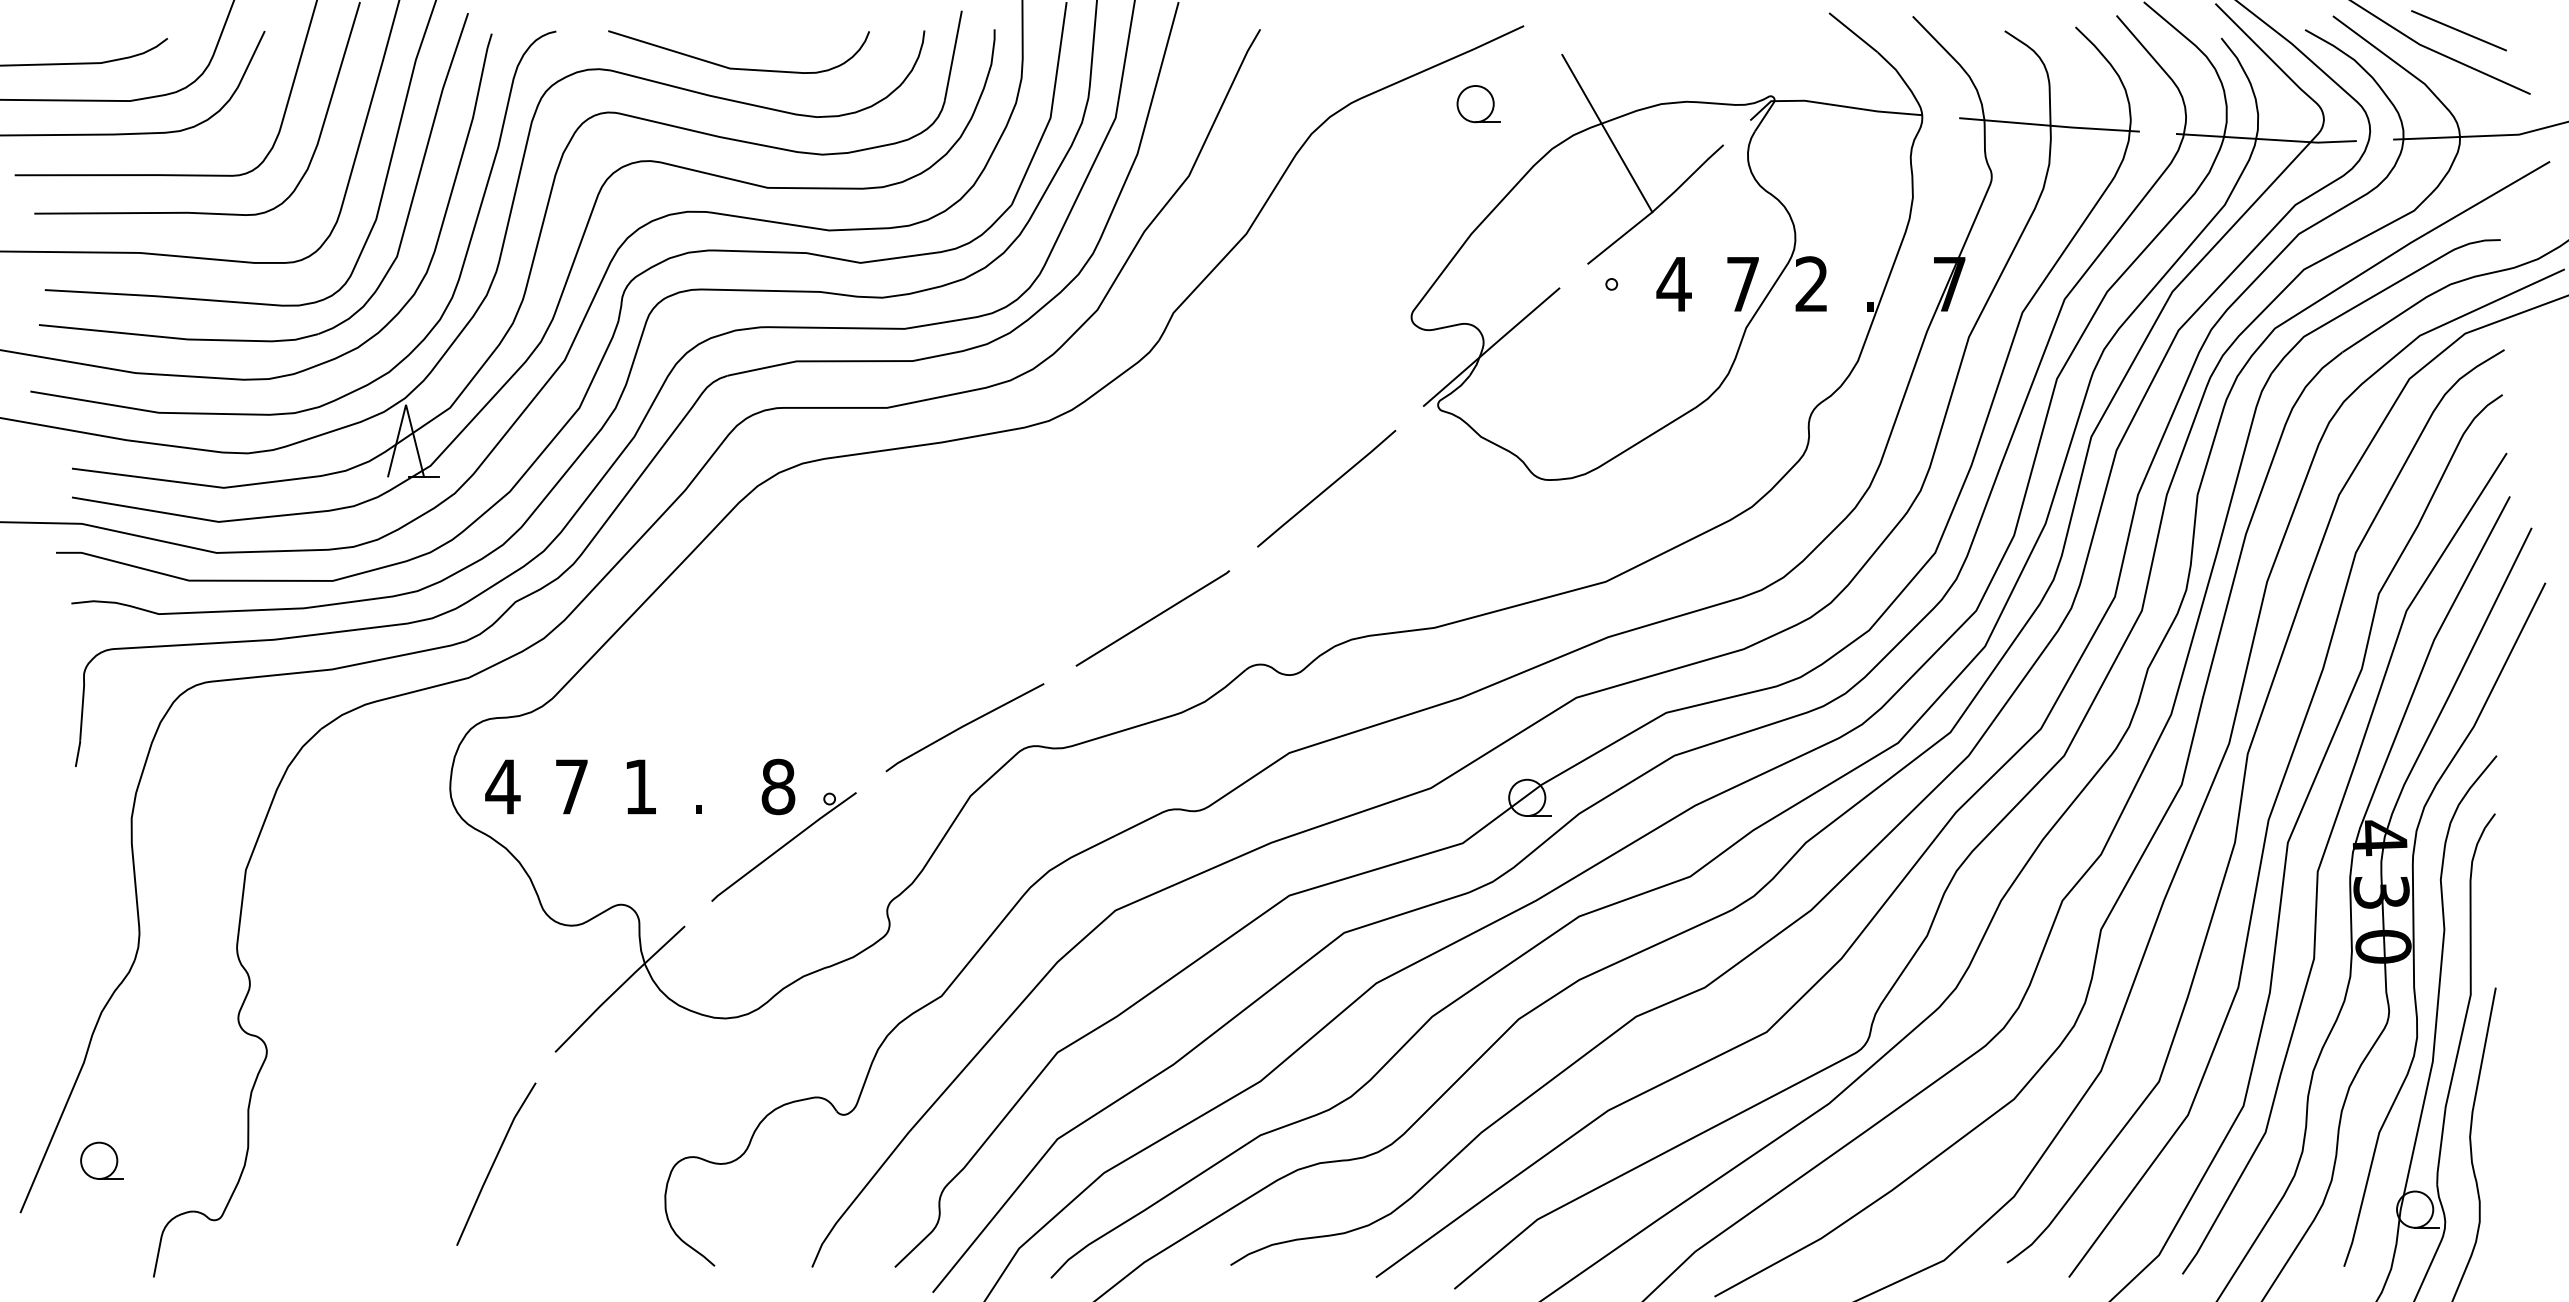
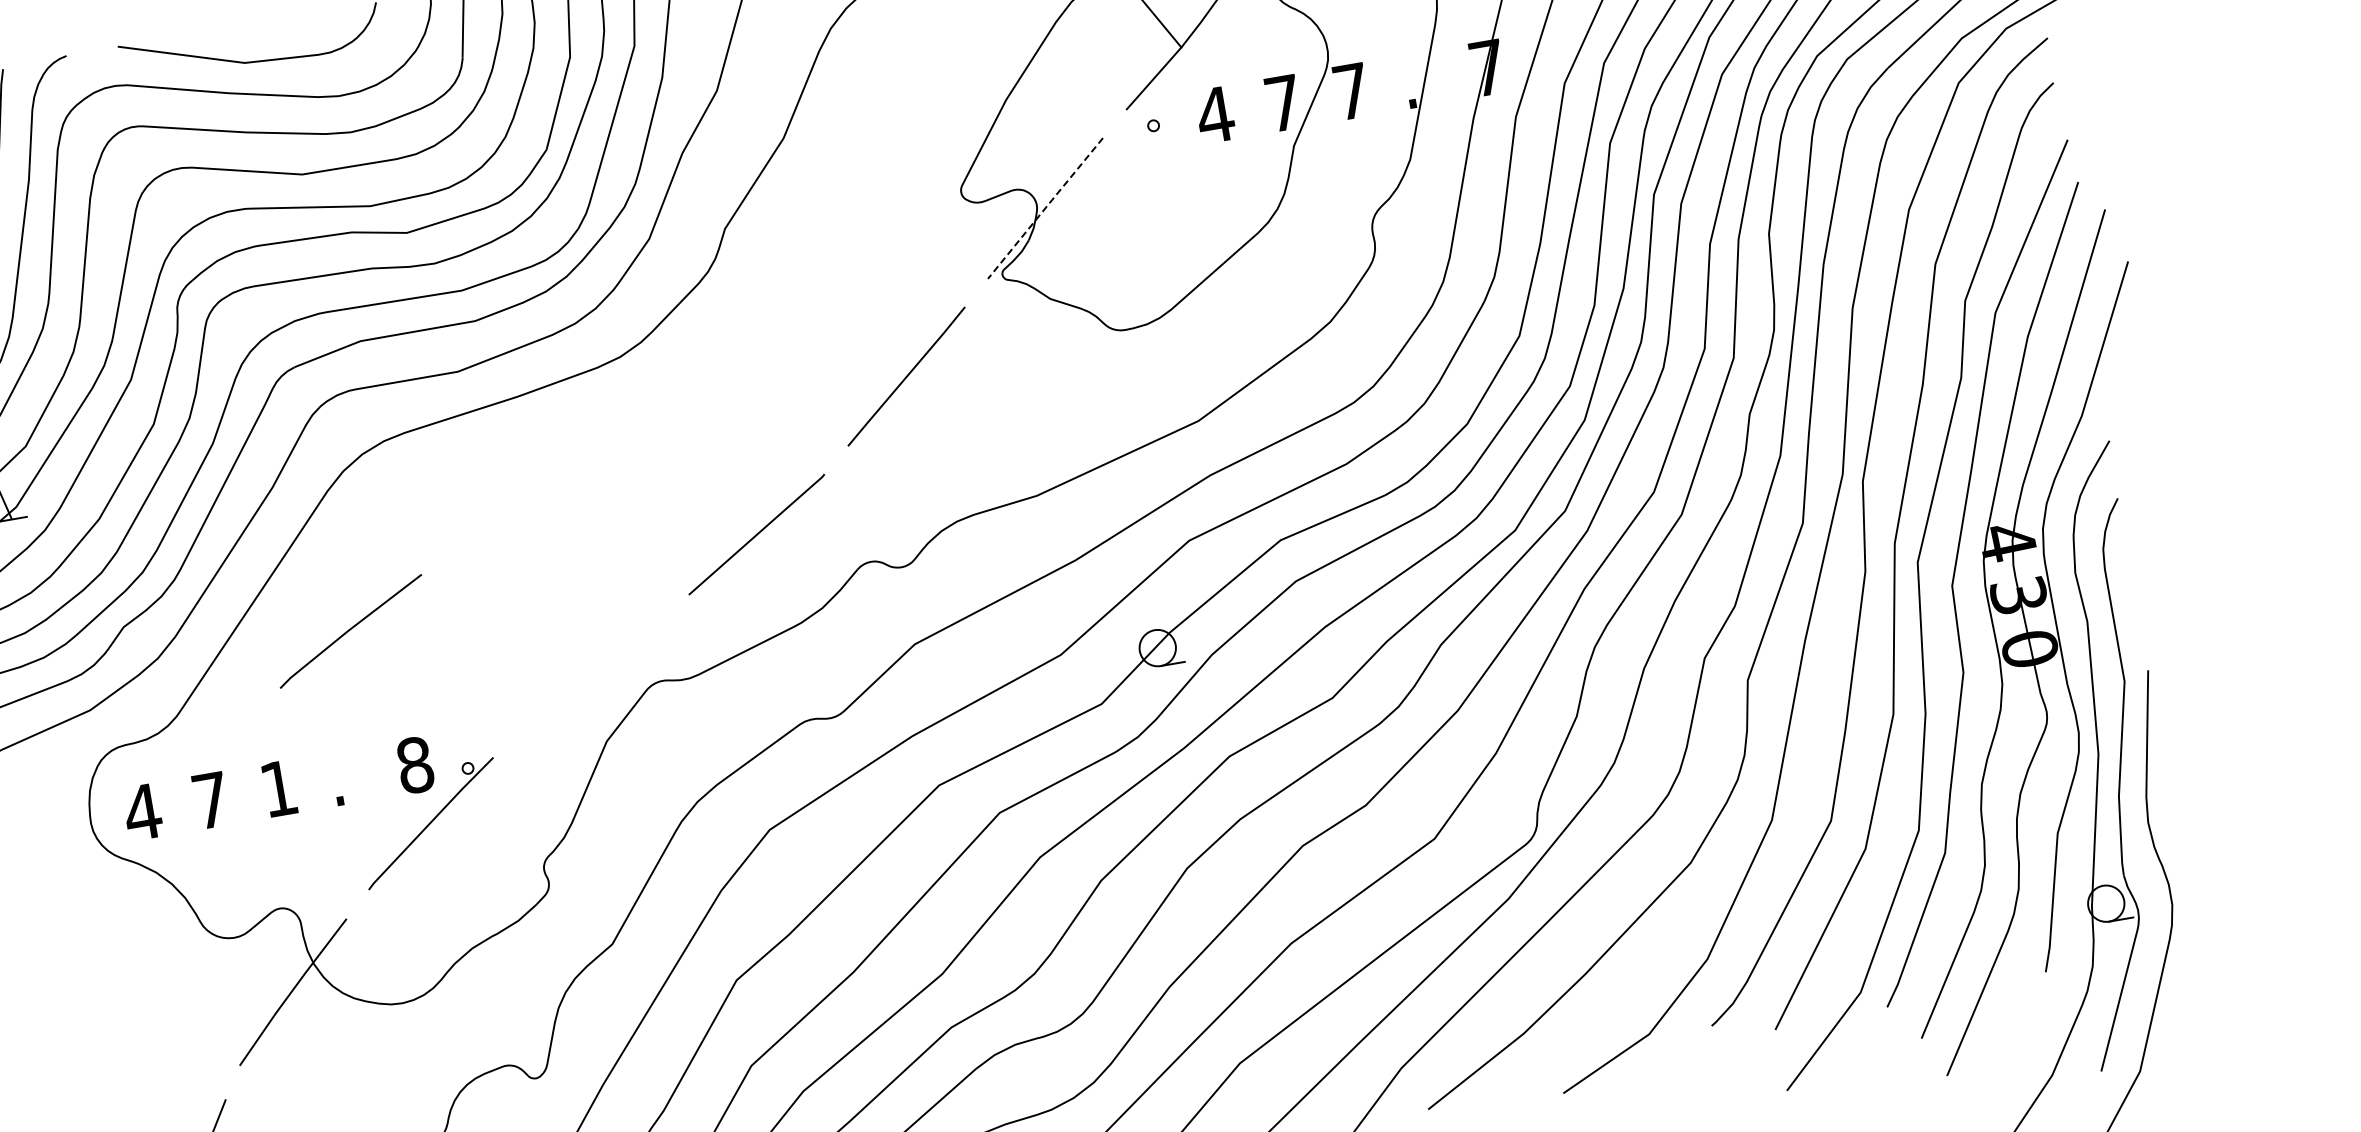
text: (1811, 283) -> (1351, 90), 2 -> 7
line: (1491, 347) -> (1045, 208), solid -> dashed
line: (964, 726) -> (350, 630), moved

